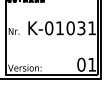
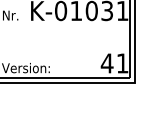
text: (81, 64) -> (107, 63), 01 -> 41

